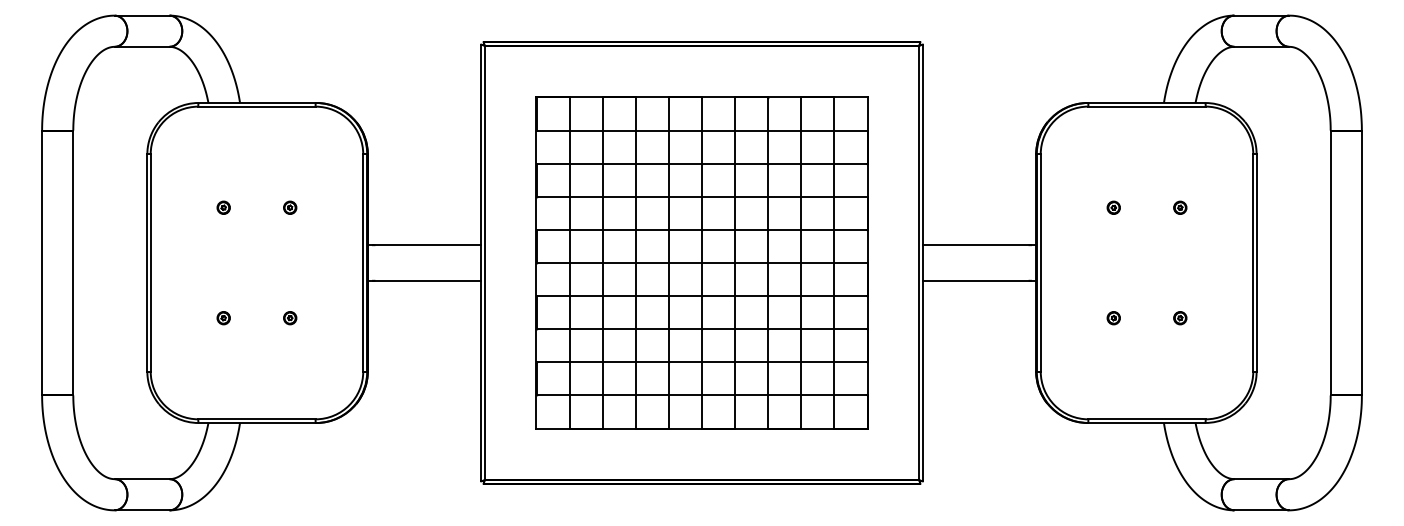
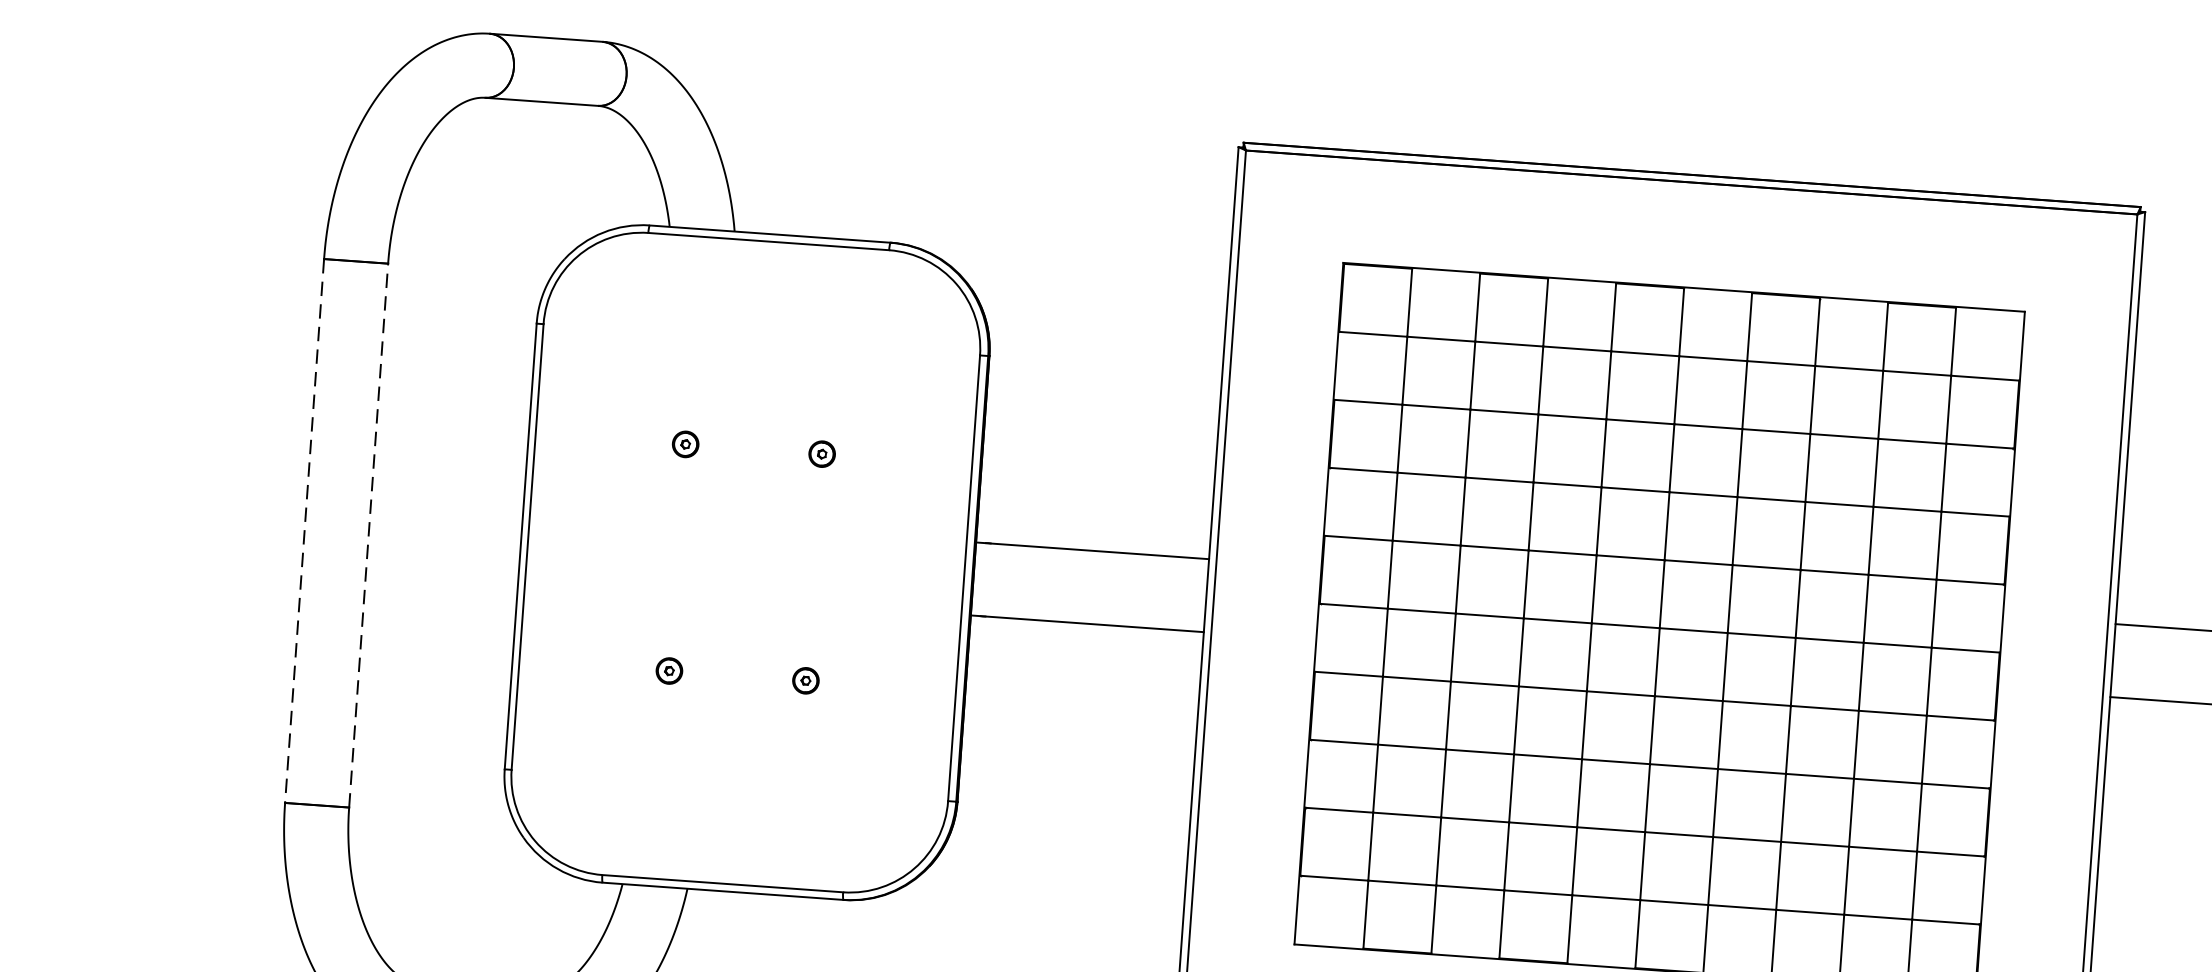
line: (73, 262) -> (369, 534), solid -> dashed
line: (42, 263) -> (305, 532), solid -> dashed

